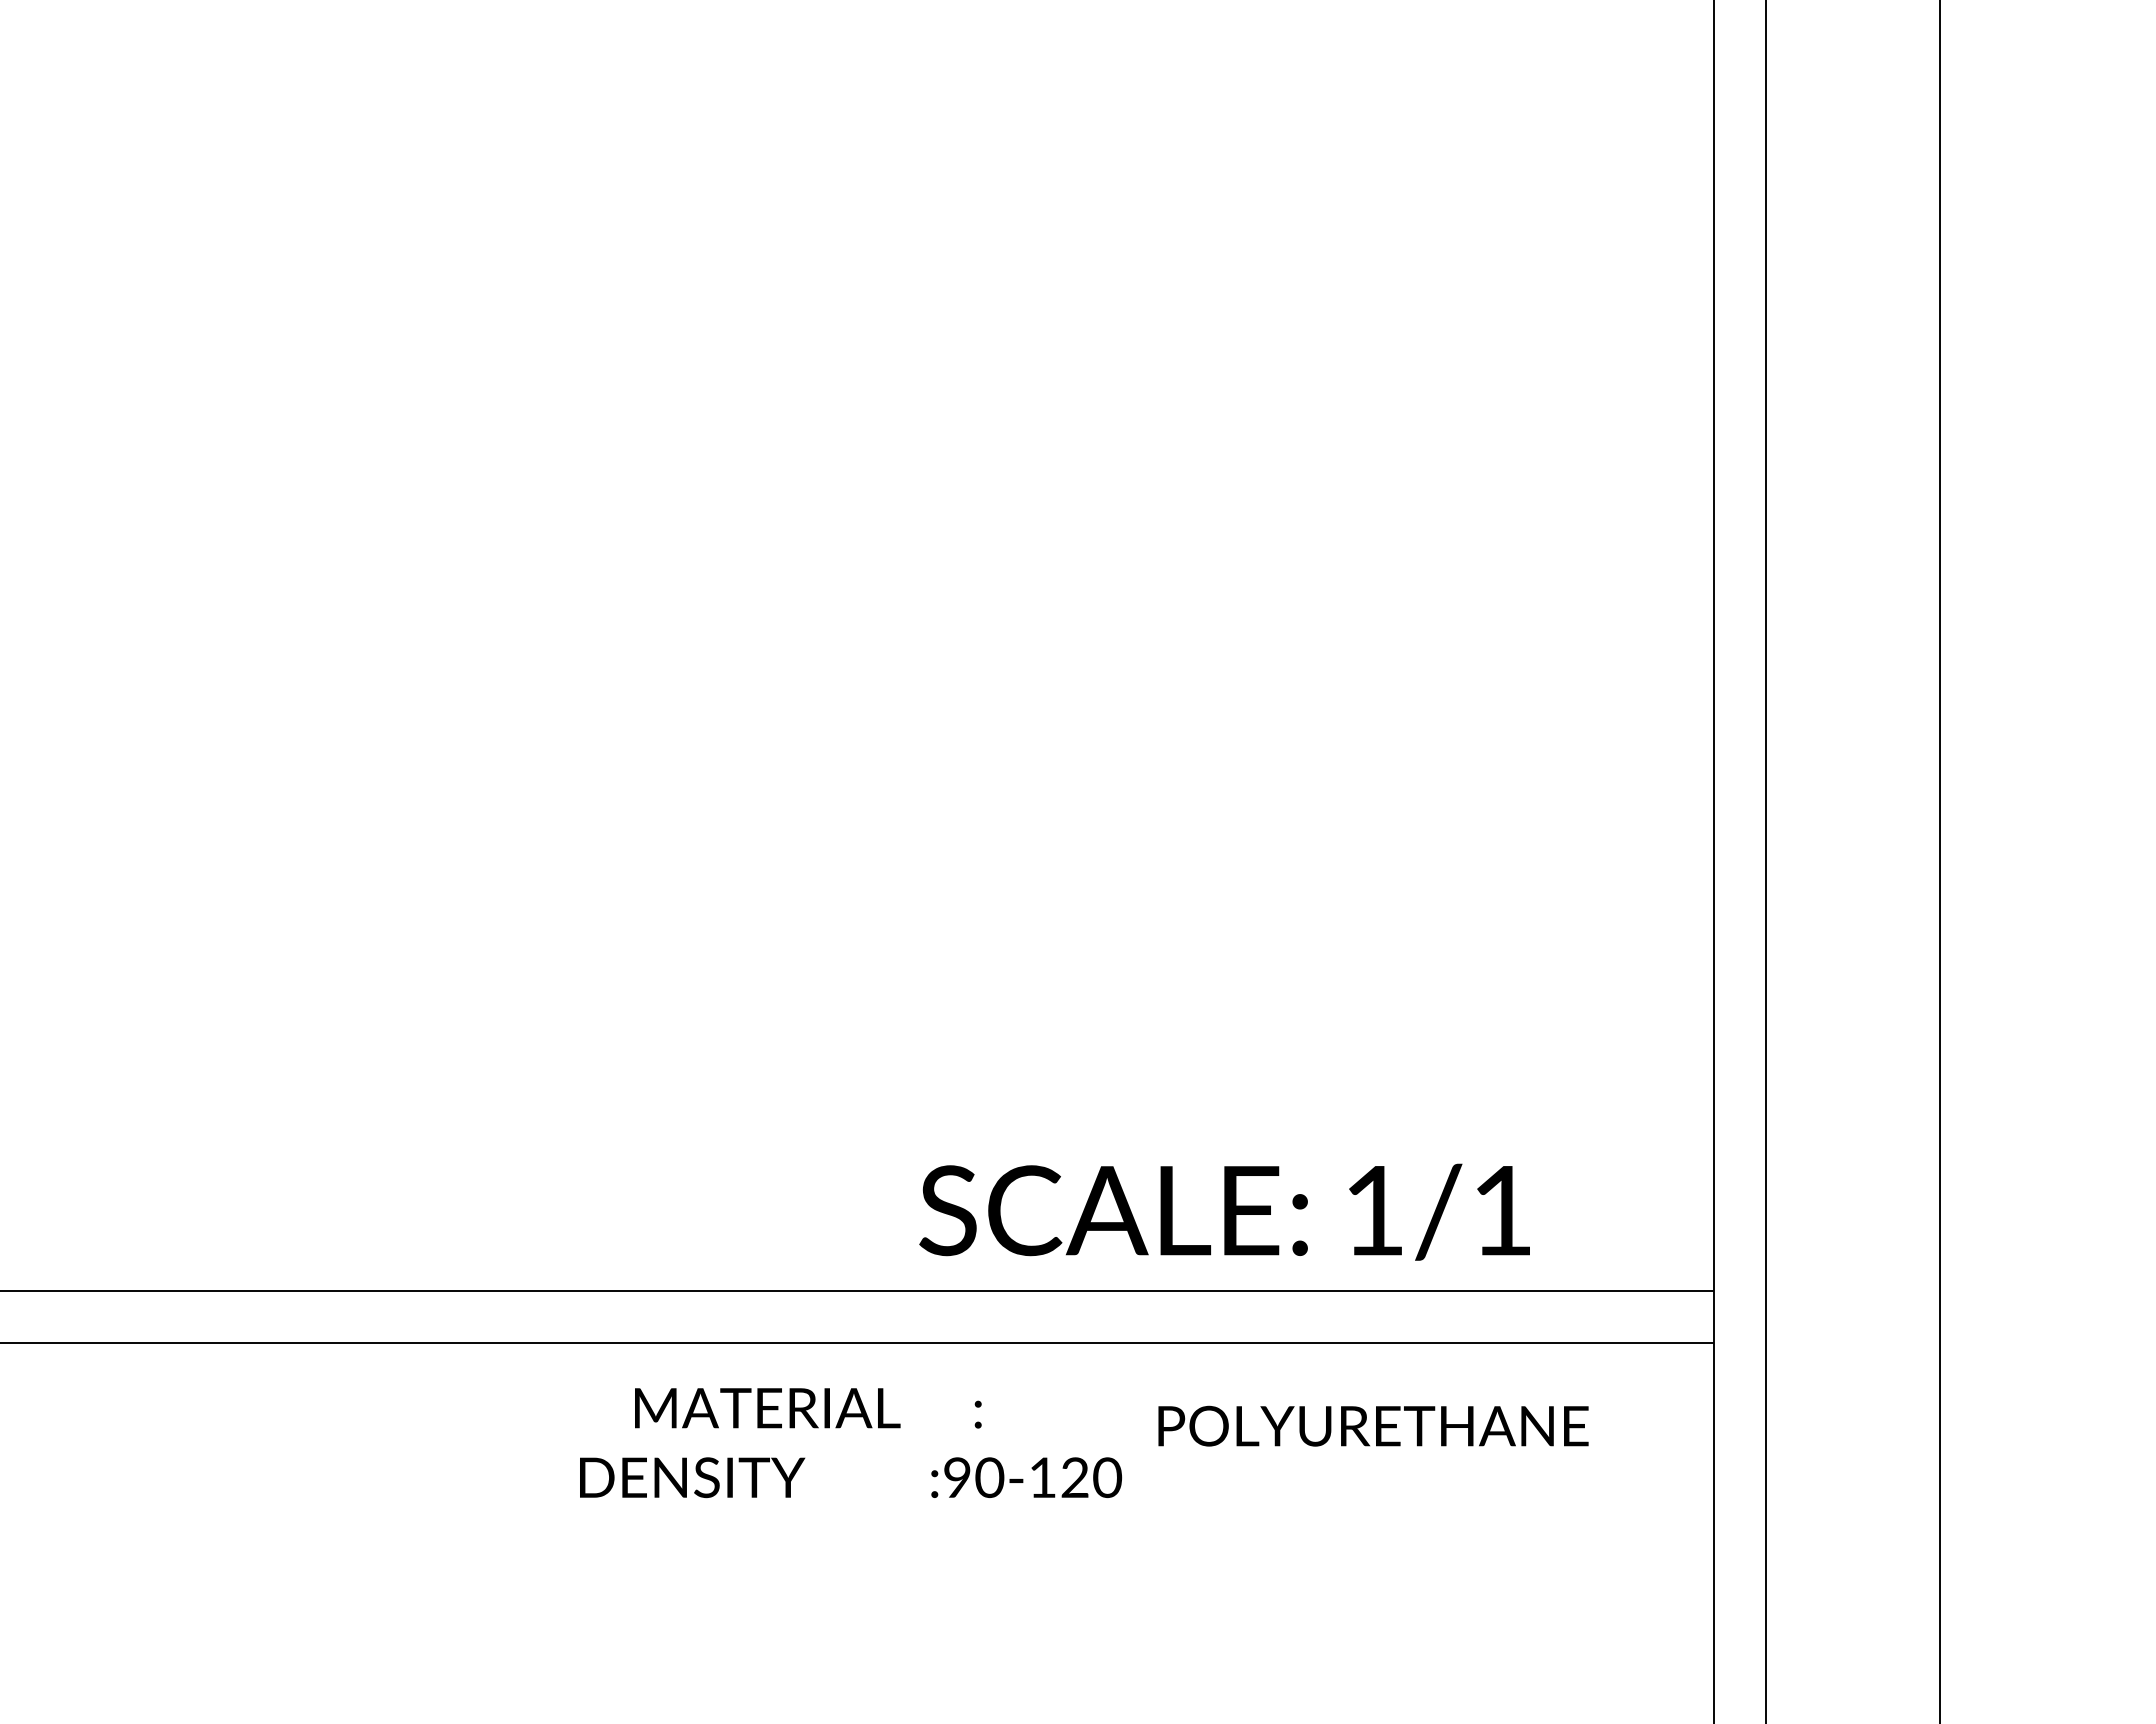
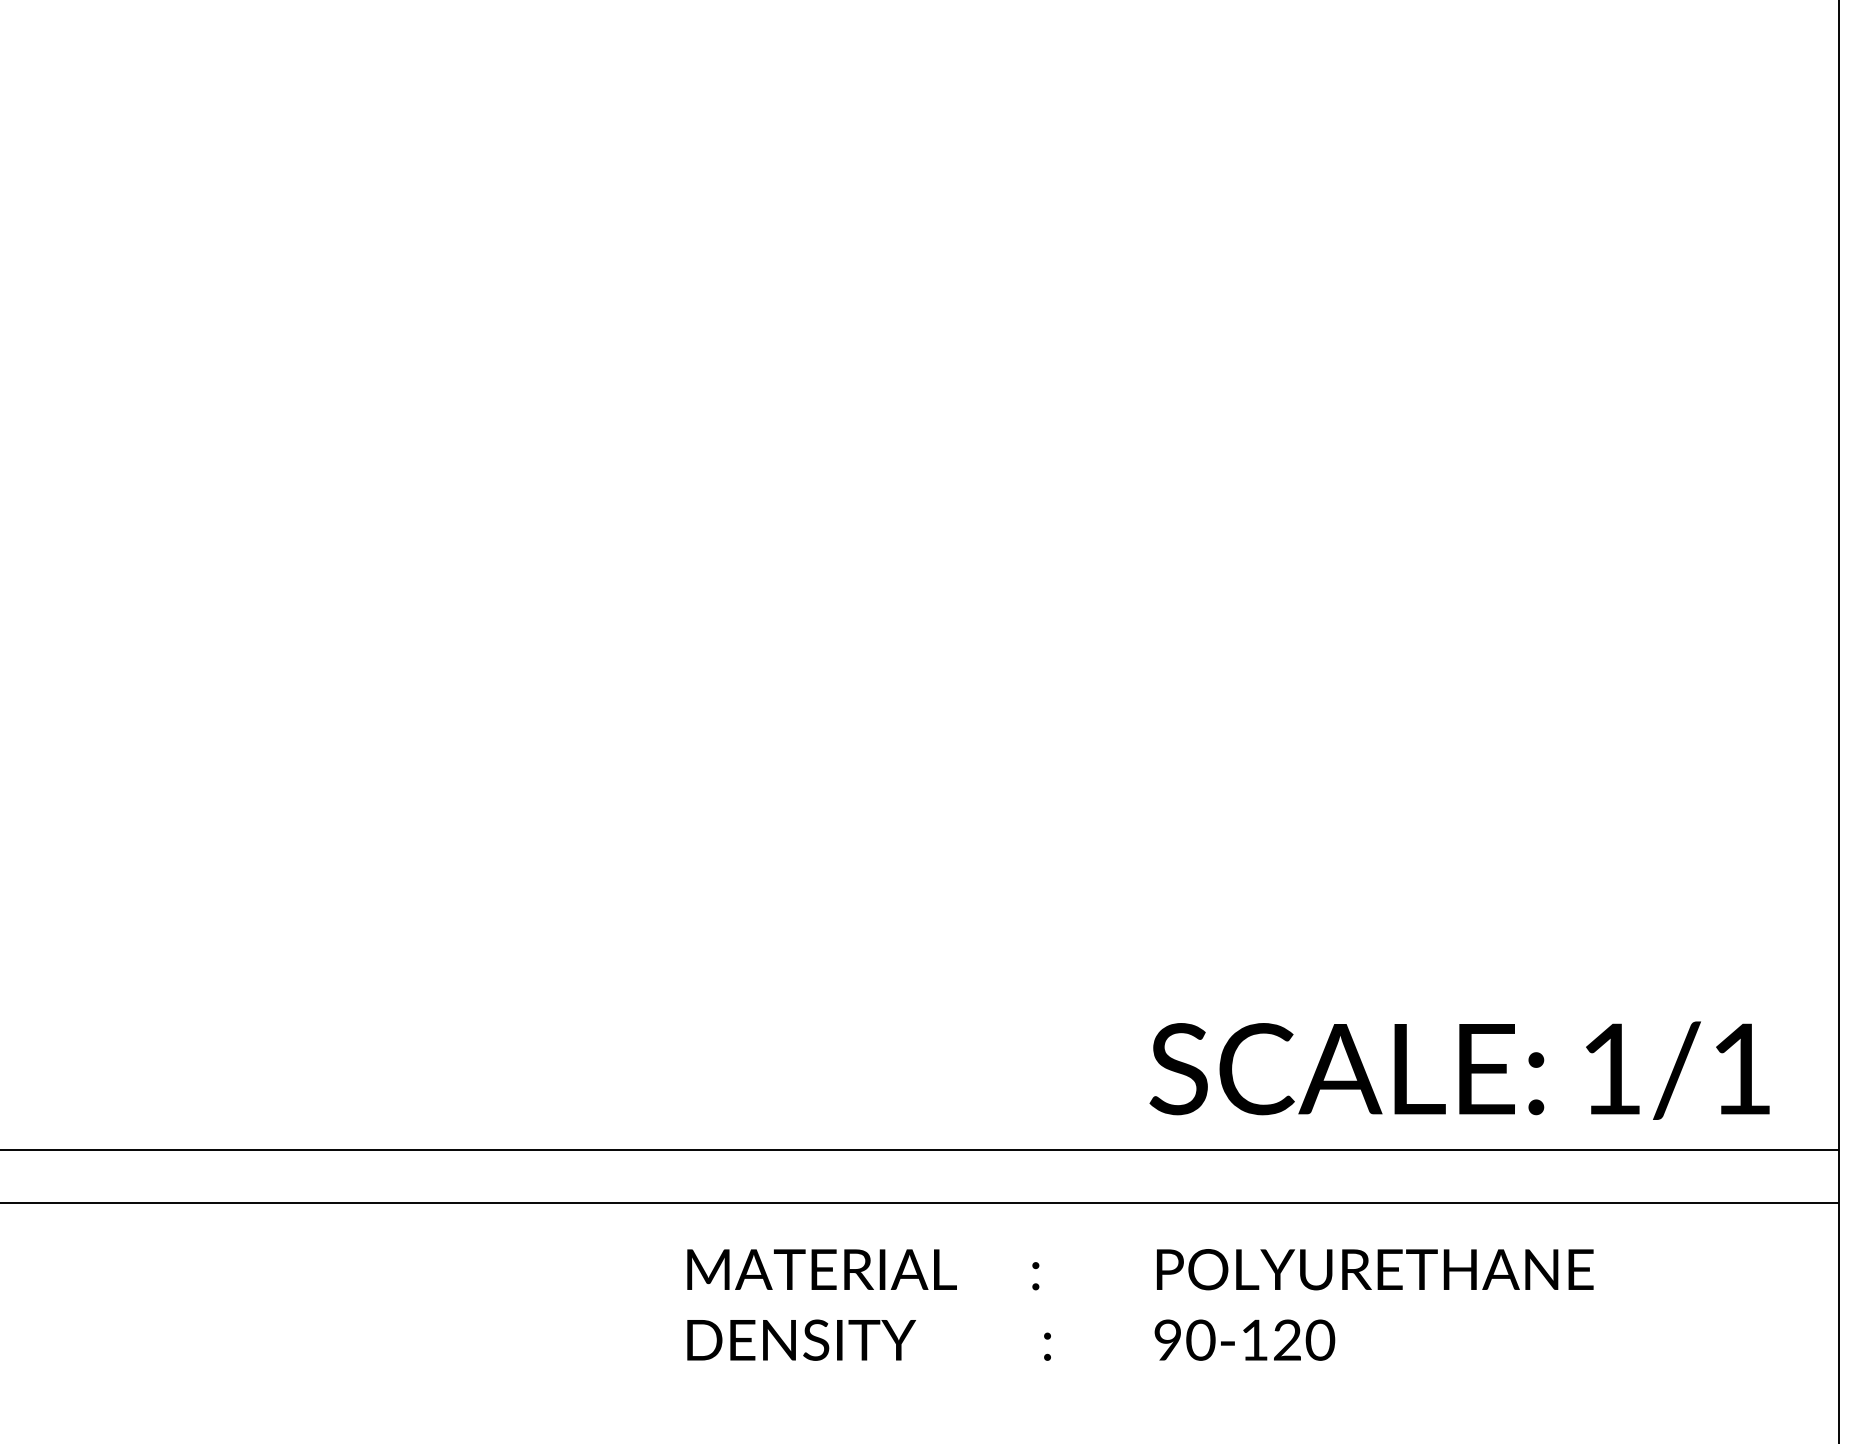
text: (1224, 1211) -> (1459, 1069), moved
text: (808, 1408) -> (863, 1269), moved
text: (1373, 1425) -> (1375, 1268), moved
text: (1033, 1477) -> (1245, 1340), moved

